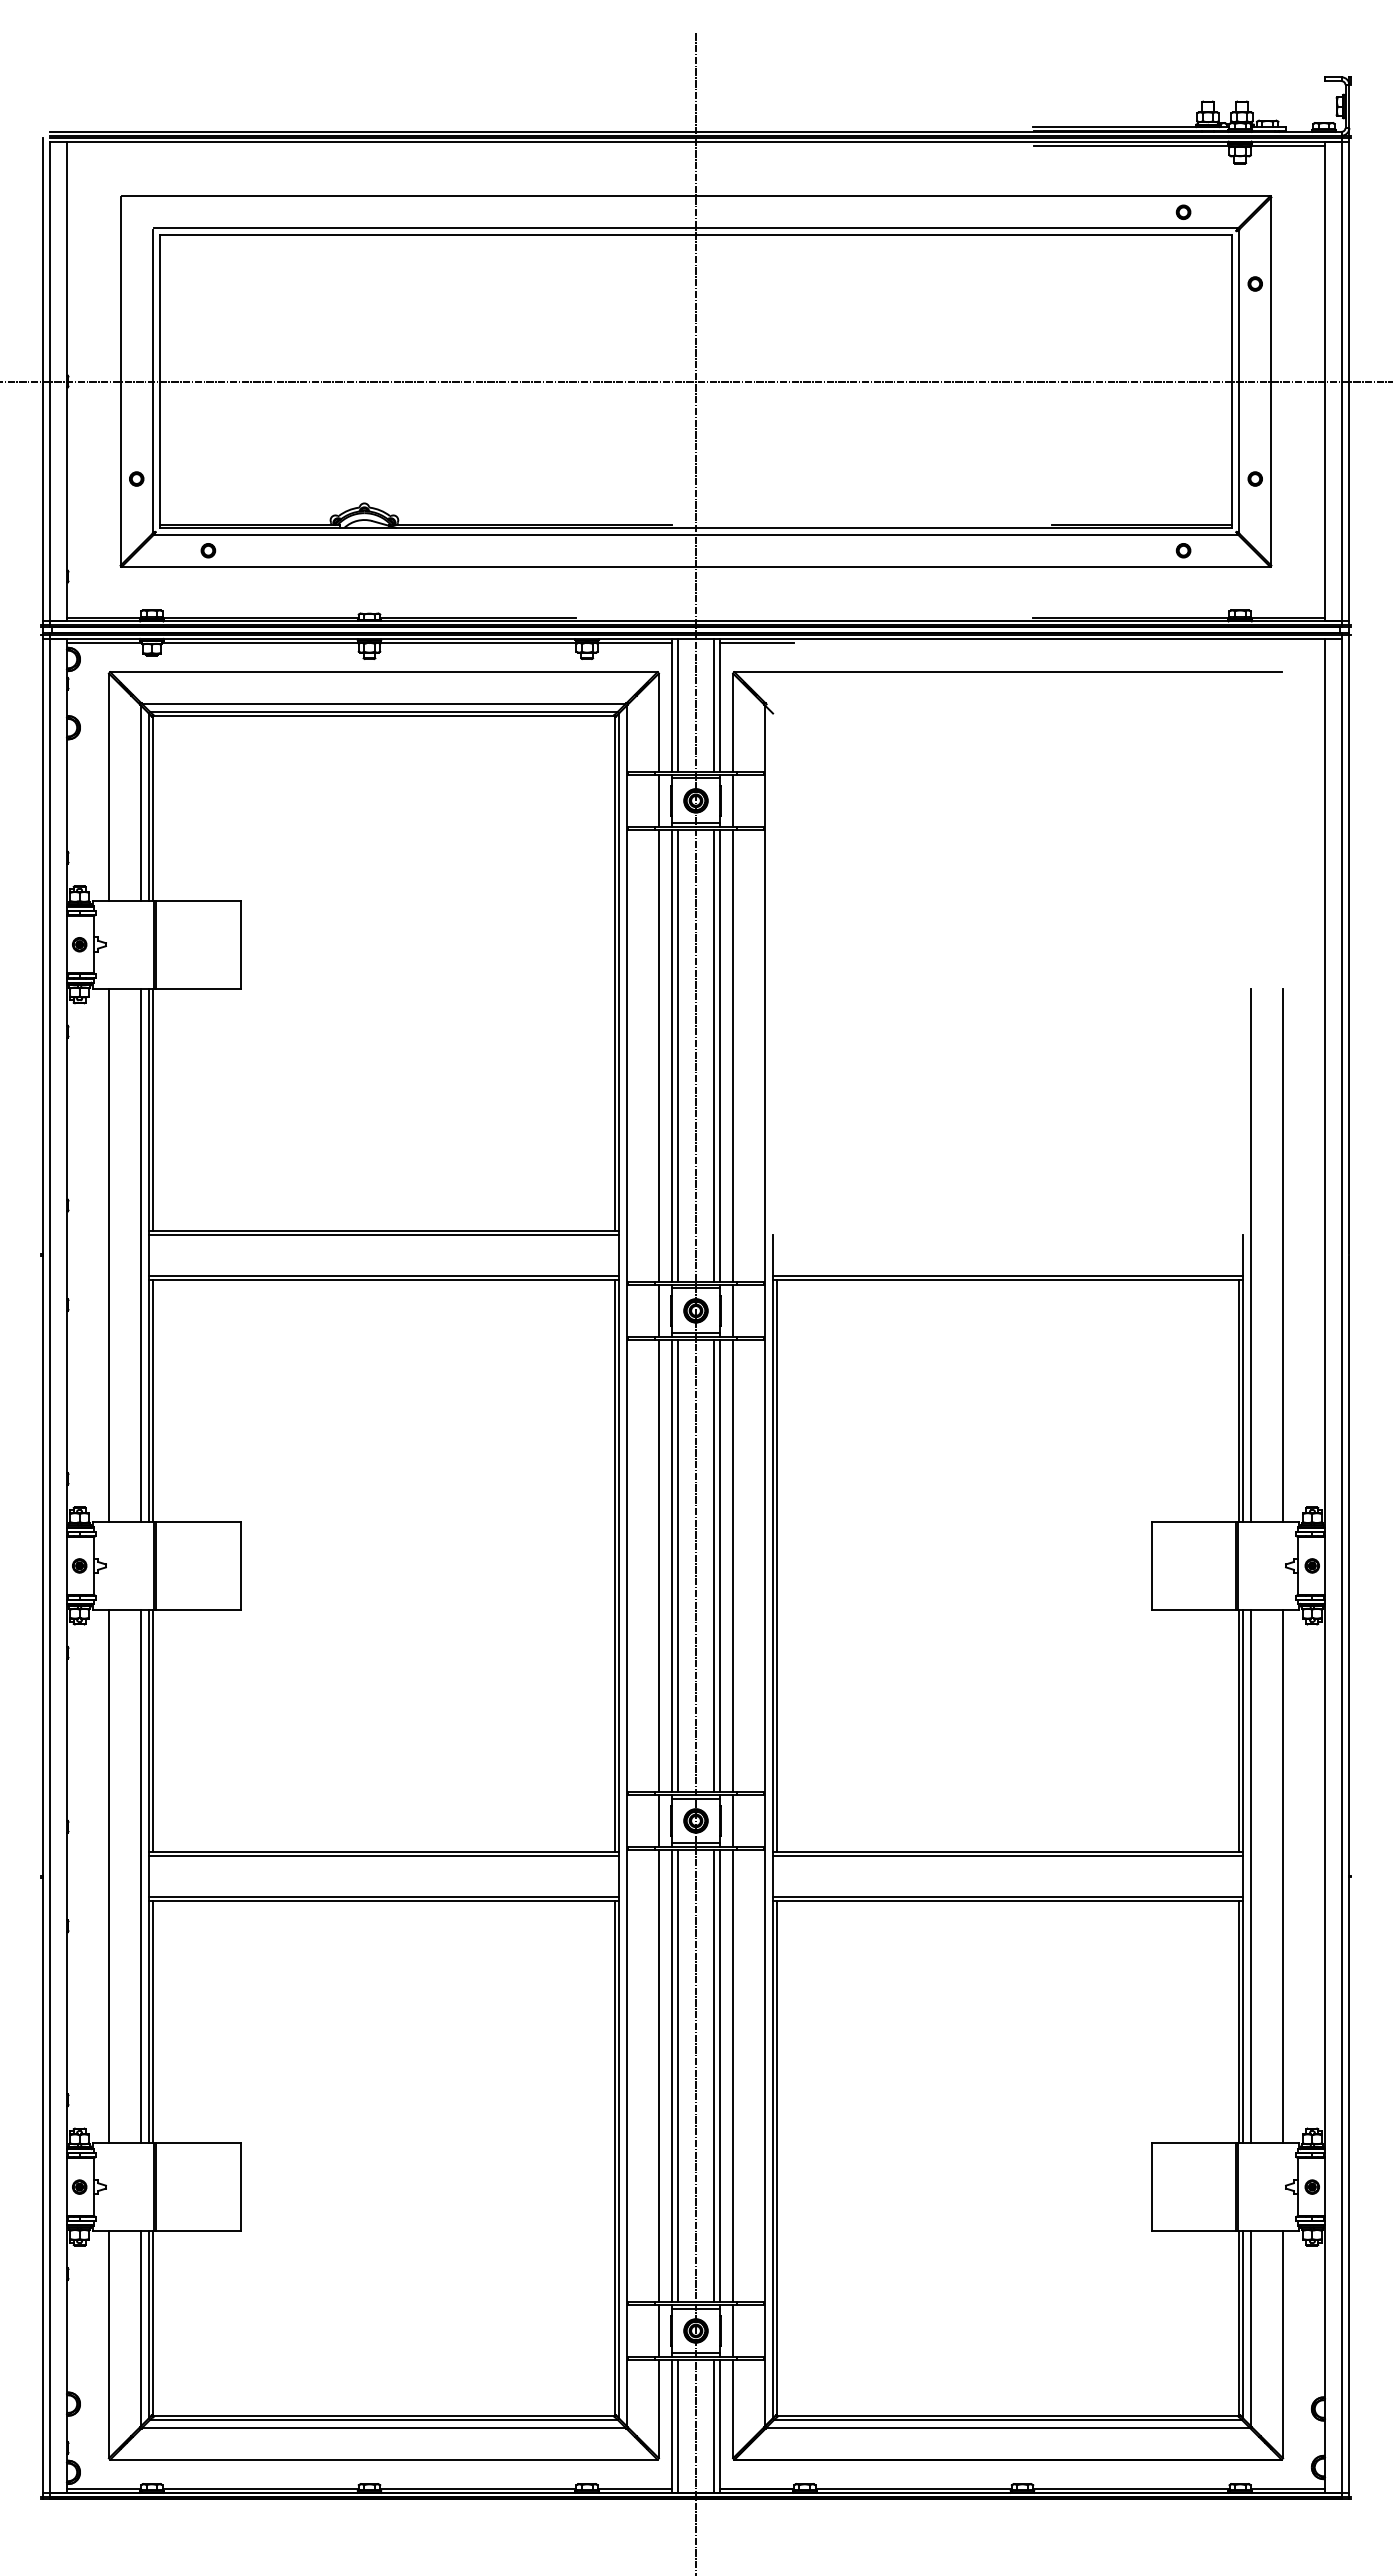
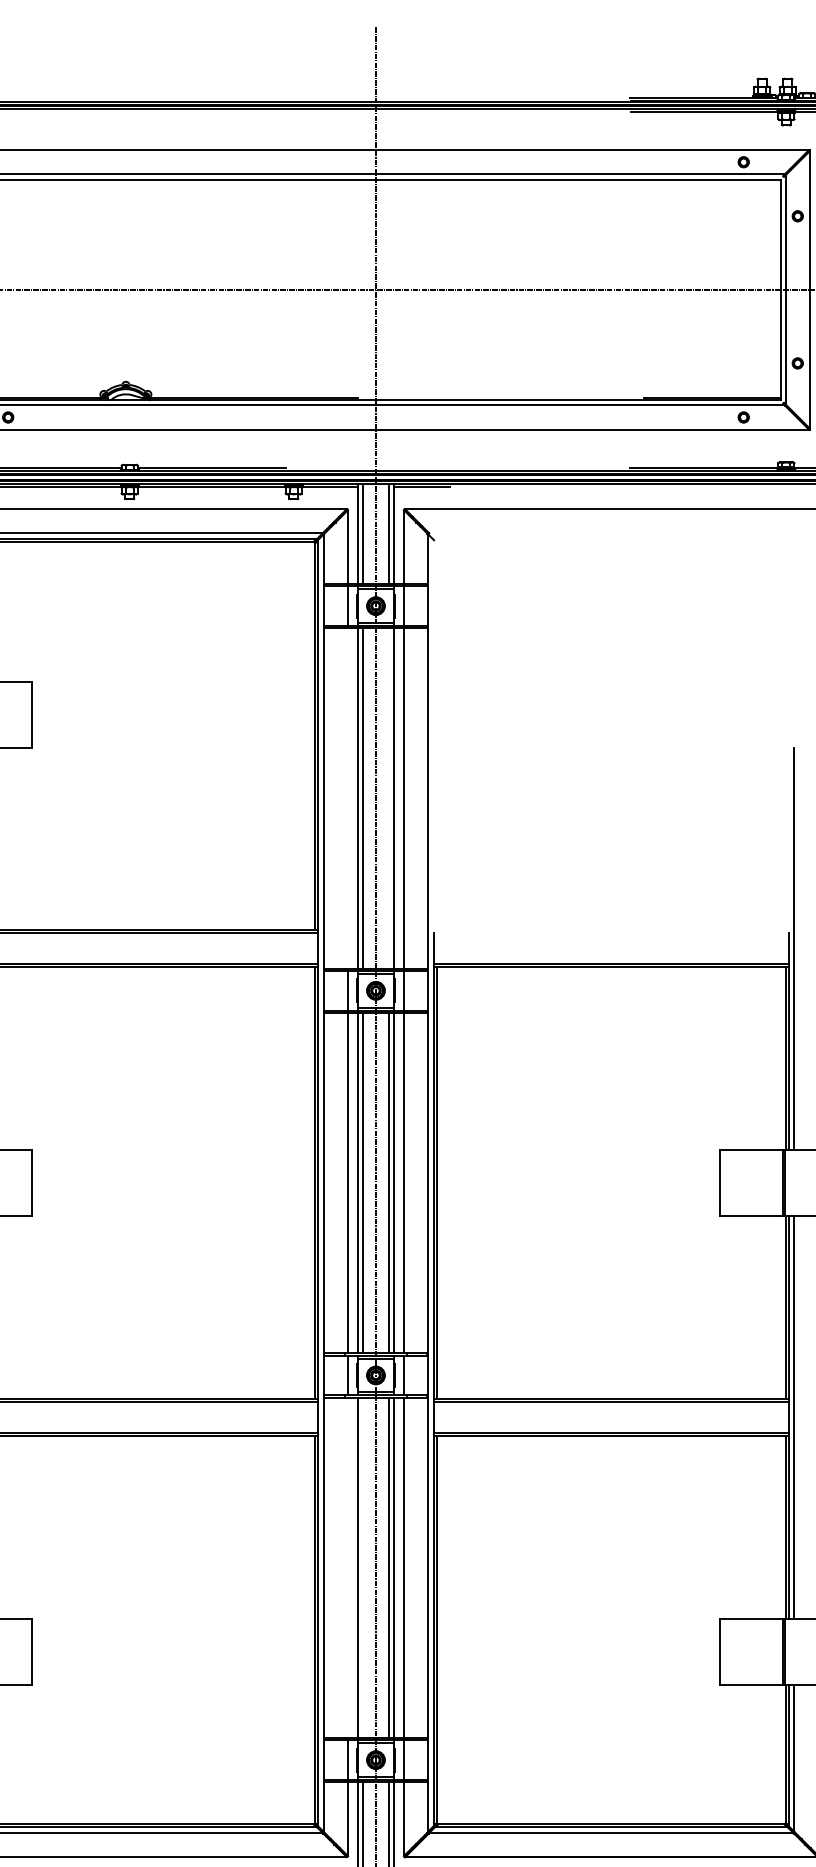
line: (658, 1055) -> (347, 798), removed
line: (713, 1055) -> (389, 798), removed
line: (658, 2075) -> (347, 1567), removed
line: (678, 2075) -> (362, 1567), removed

